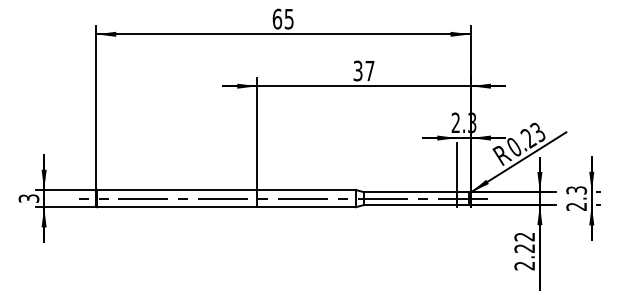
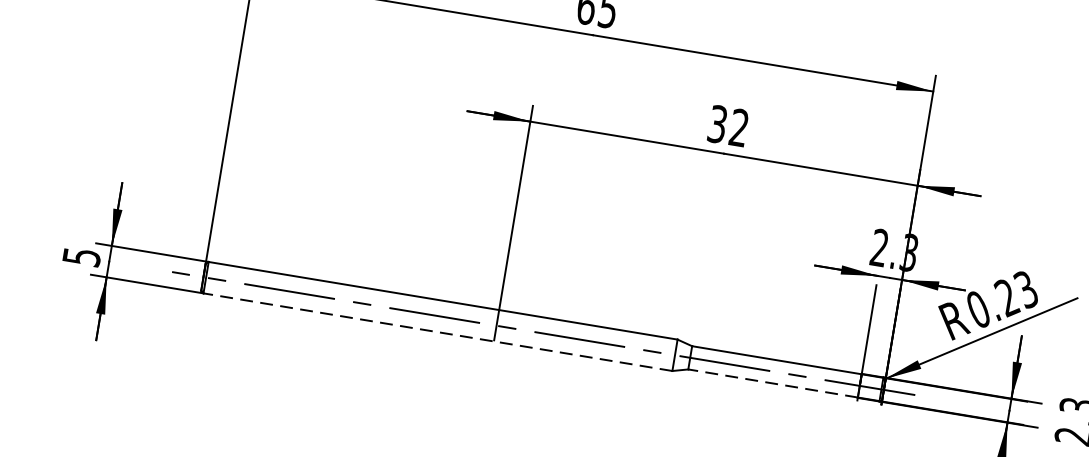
text: (369, 70) -> (738, 126), 37 -> 32
text: (28, 198) -> (80, 256), 3 -> 5
line: (410, 205) -> (772, 384), solid -> dashed
line: (226, 207) -> (437, 332), solid -> dashed

